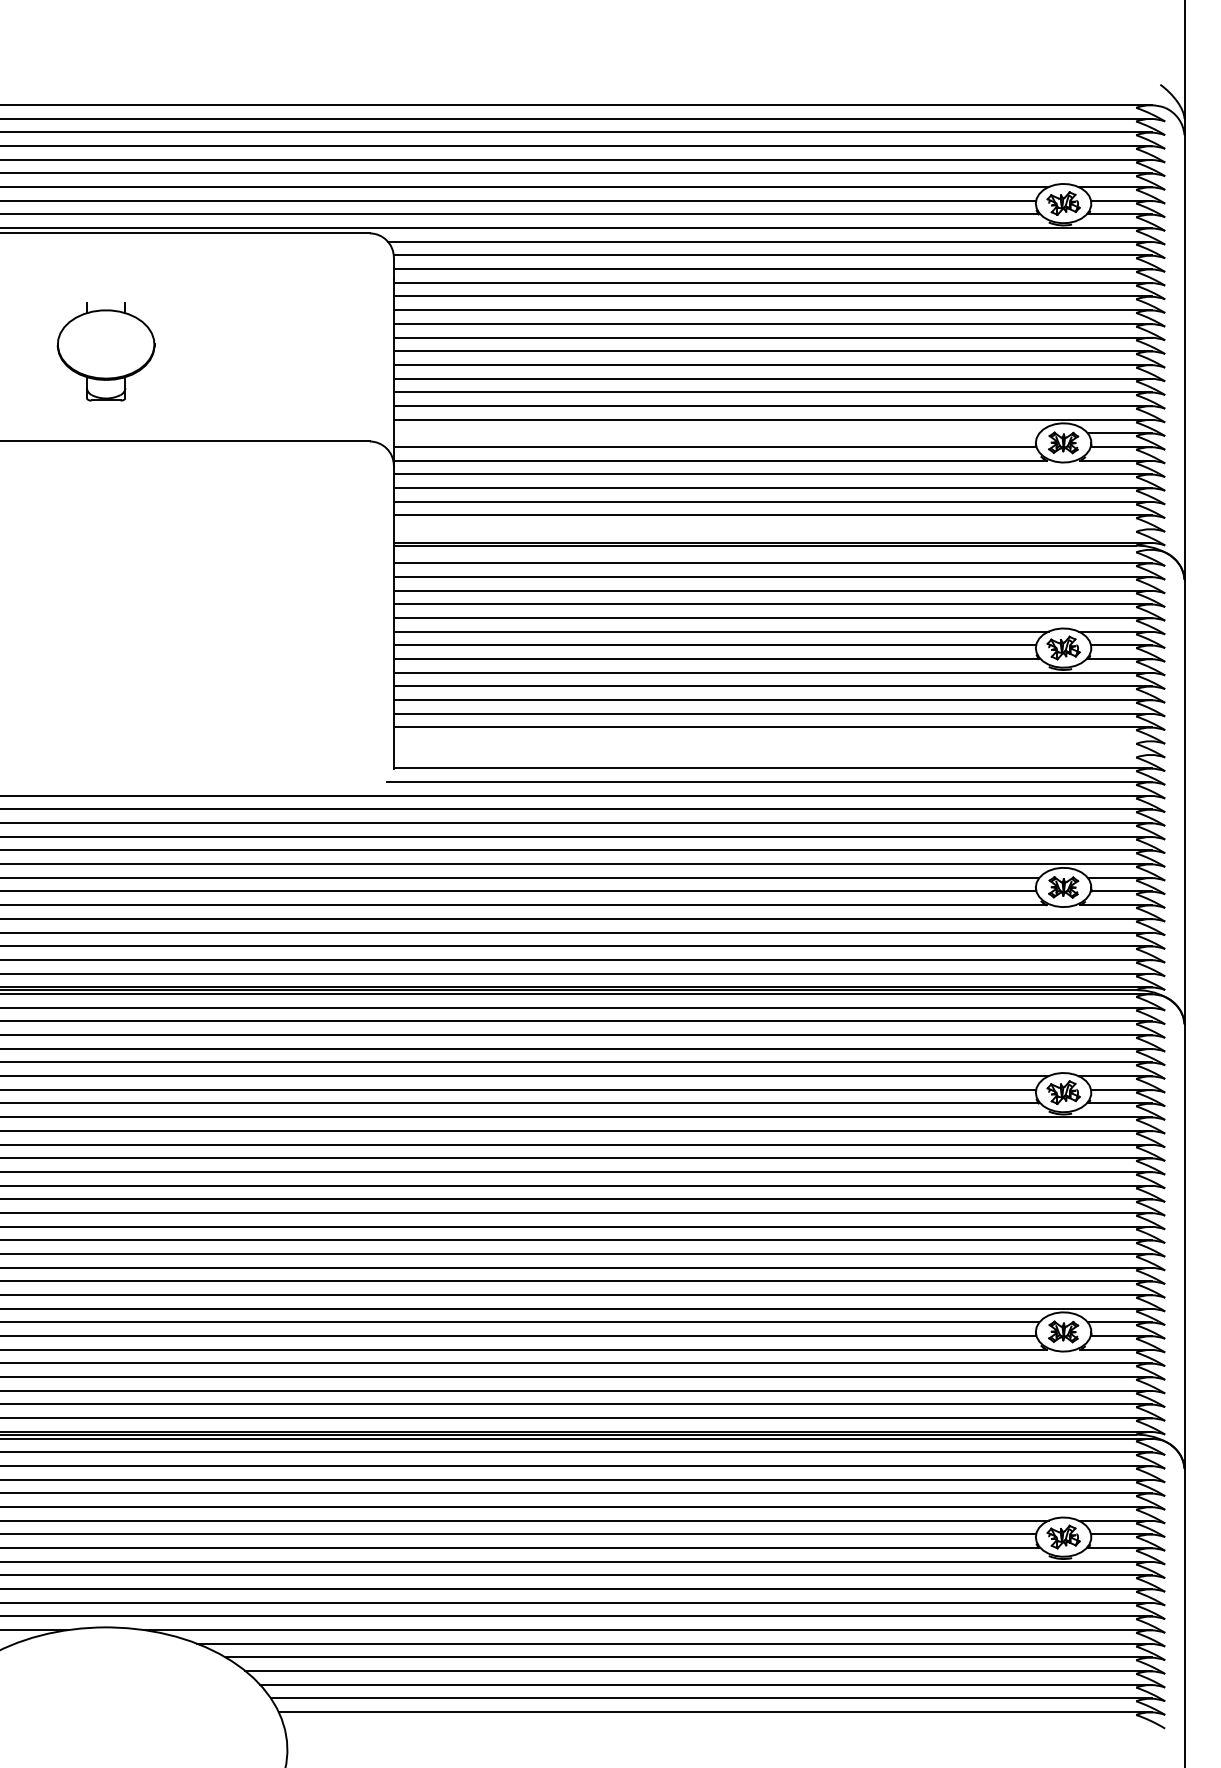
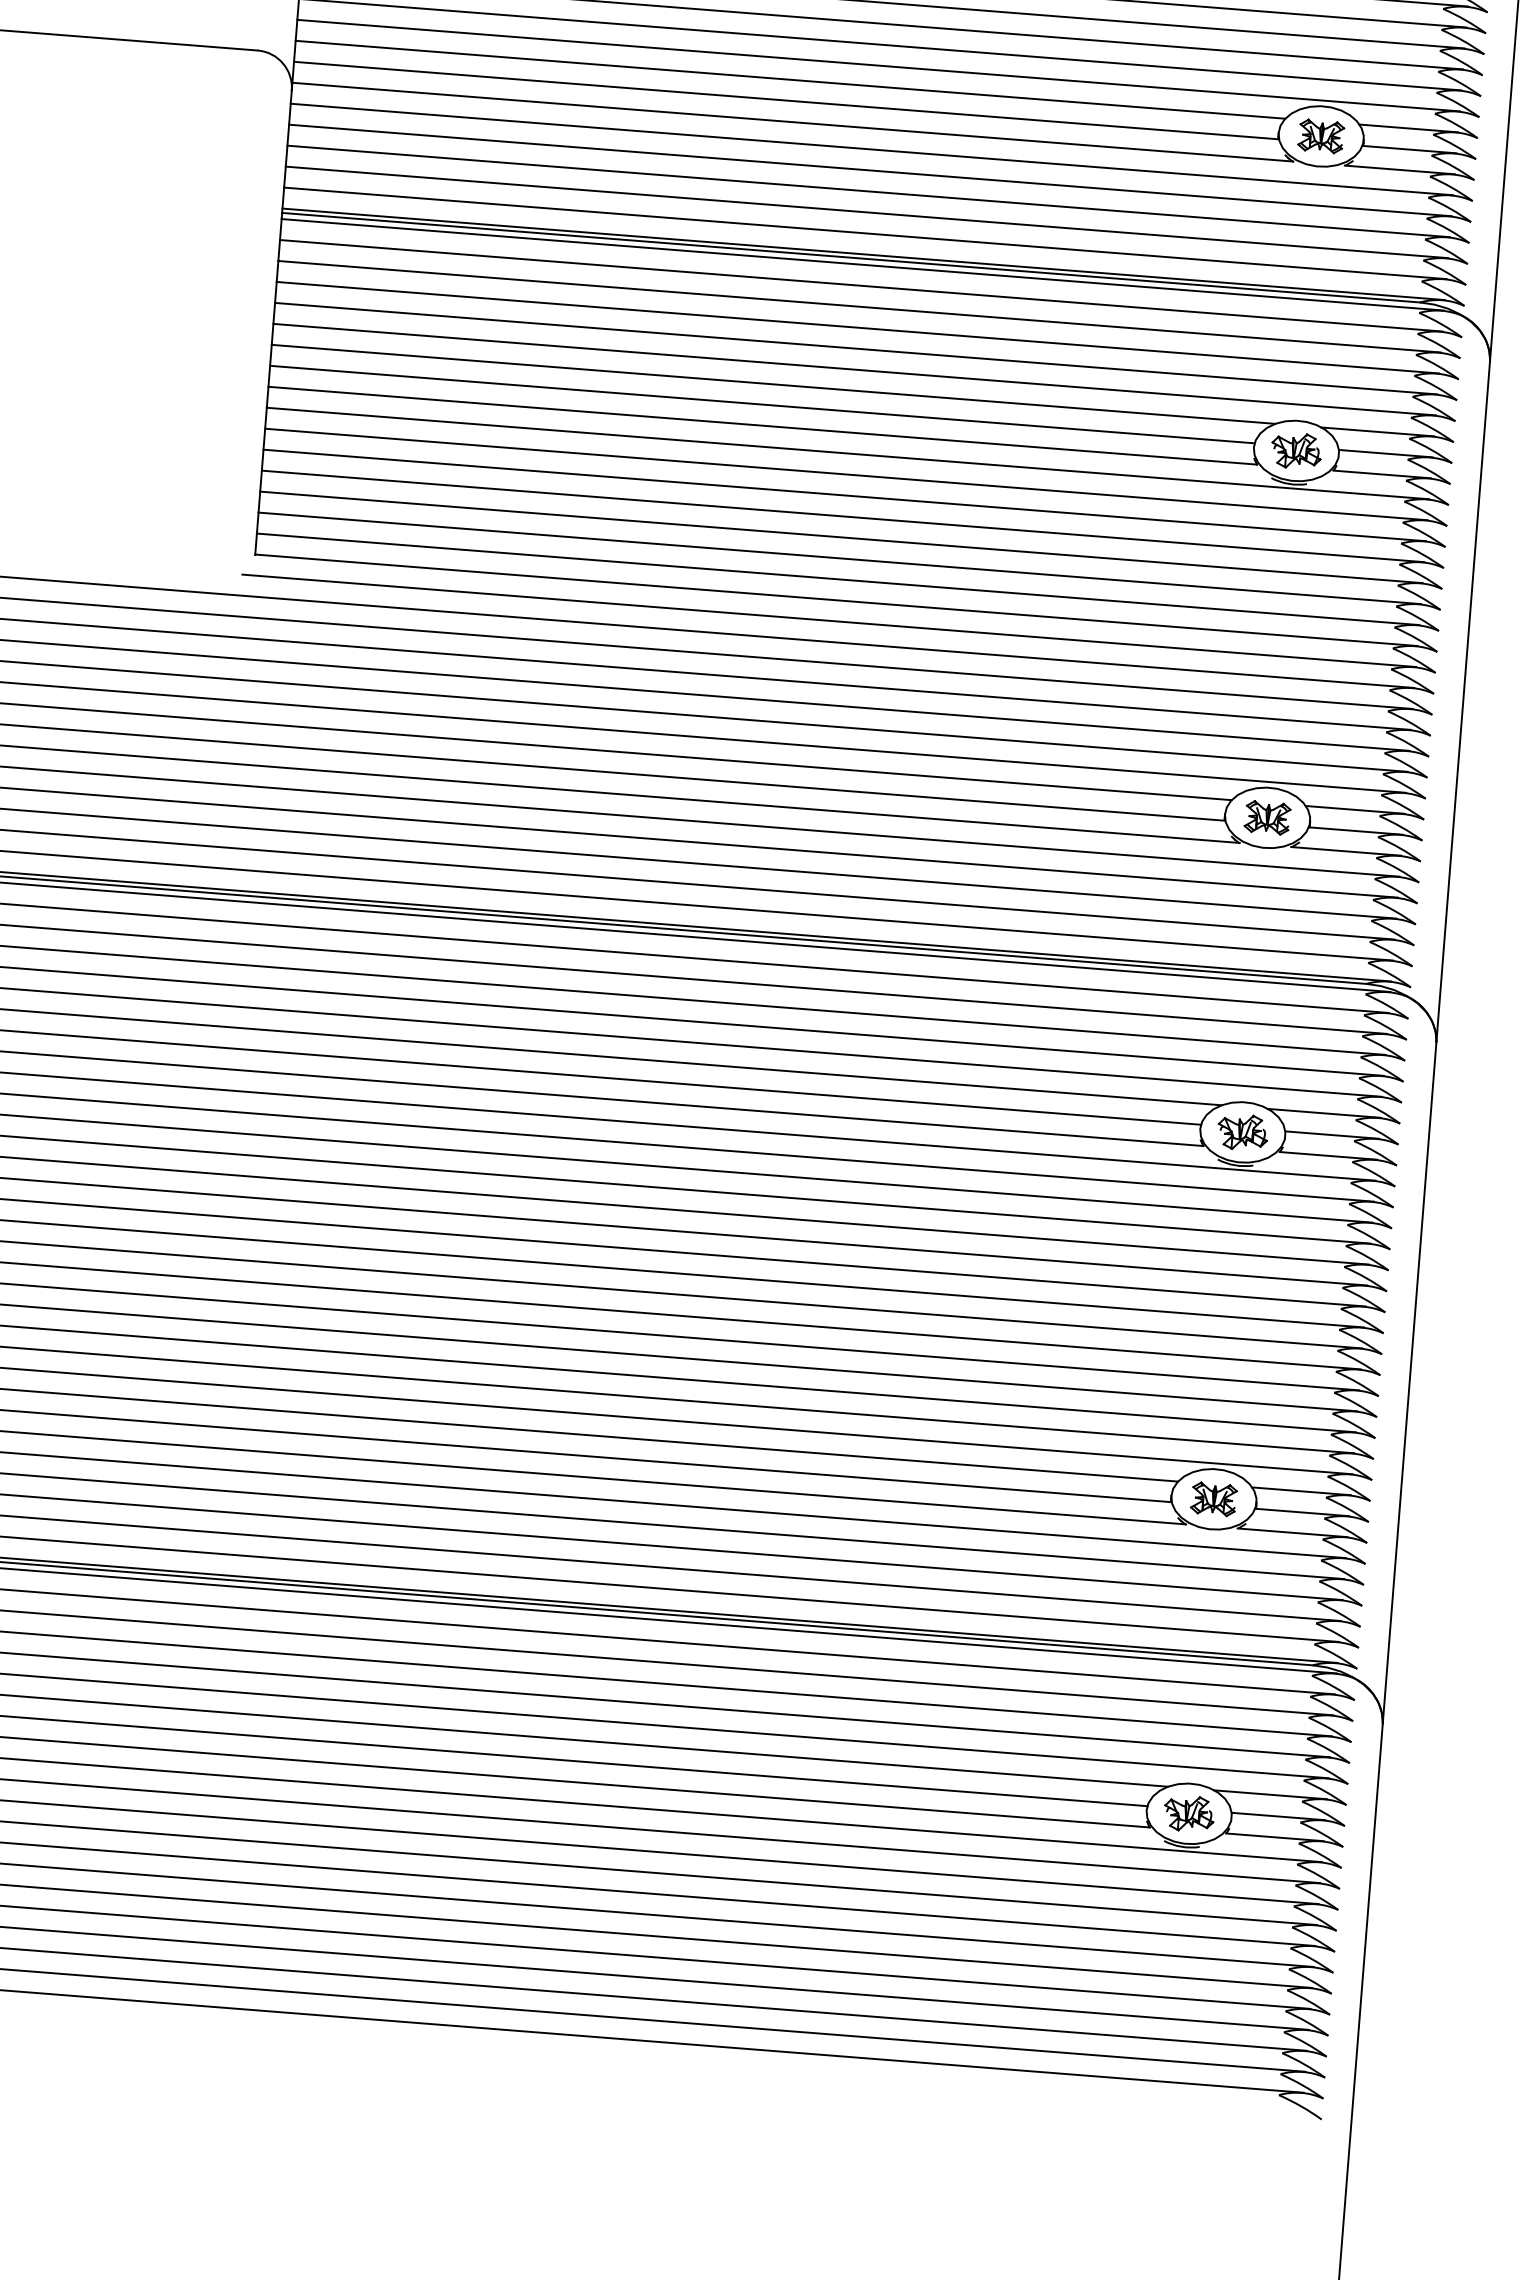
line: (716, 433) -> (790, 80), added
line: (772, 529) -> (864, 234), added
line: (772, 549) -> (862, 264), added
line: (772, 741) -> (838, 559), added
line: (772, 754) -> (837, 578), added

